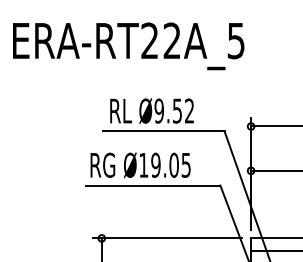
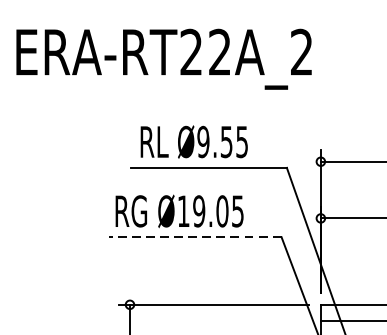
text: (235, 40) -> (300, 51), ERA-RT22A_5 -> ERA-RT22A_2
text: (189, 110) -> (242, 141), Ø9.52 -> Ø9.55
line: (152, 185) -> (194, 237), solid -> dashed

